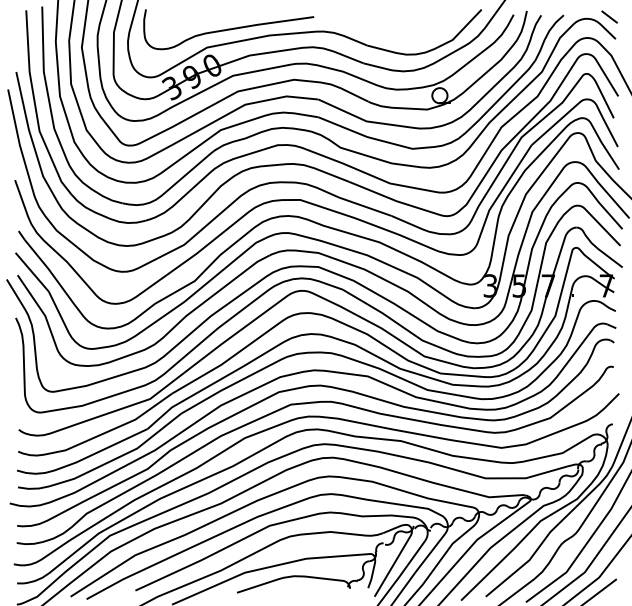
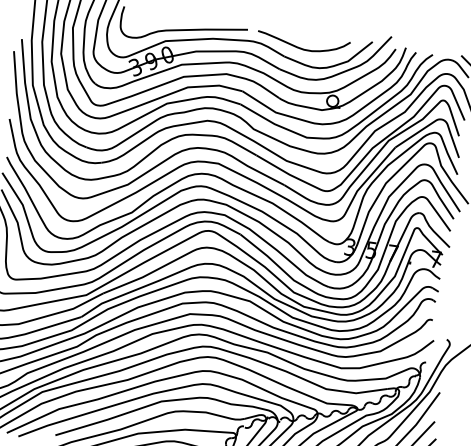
curve: (386, 30) -> (300, 47), added

